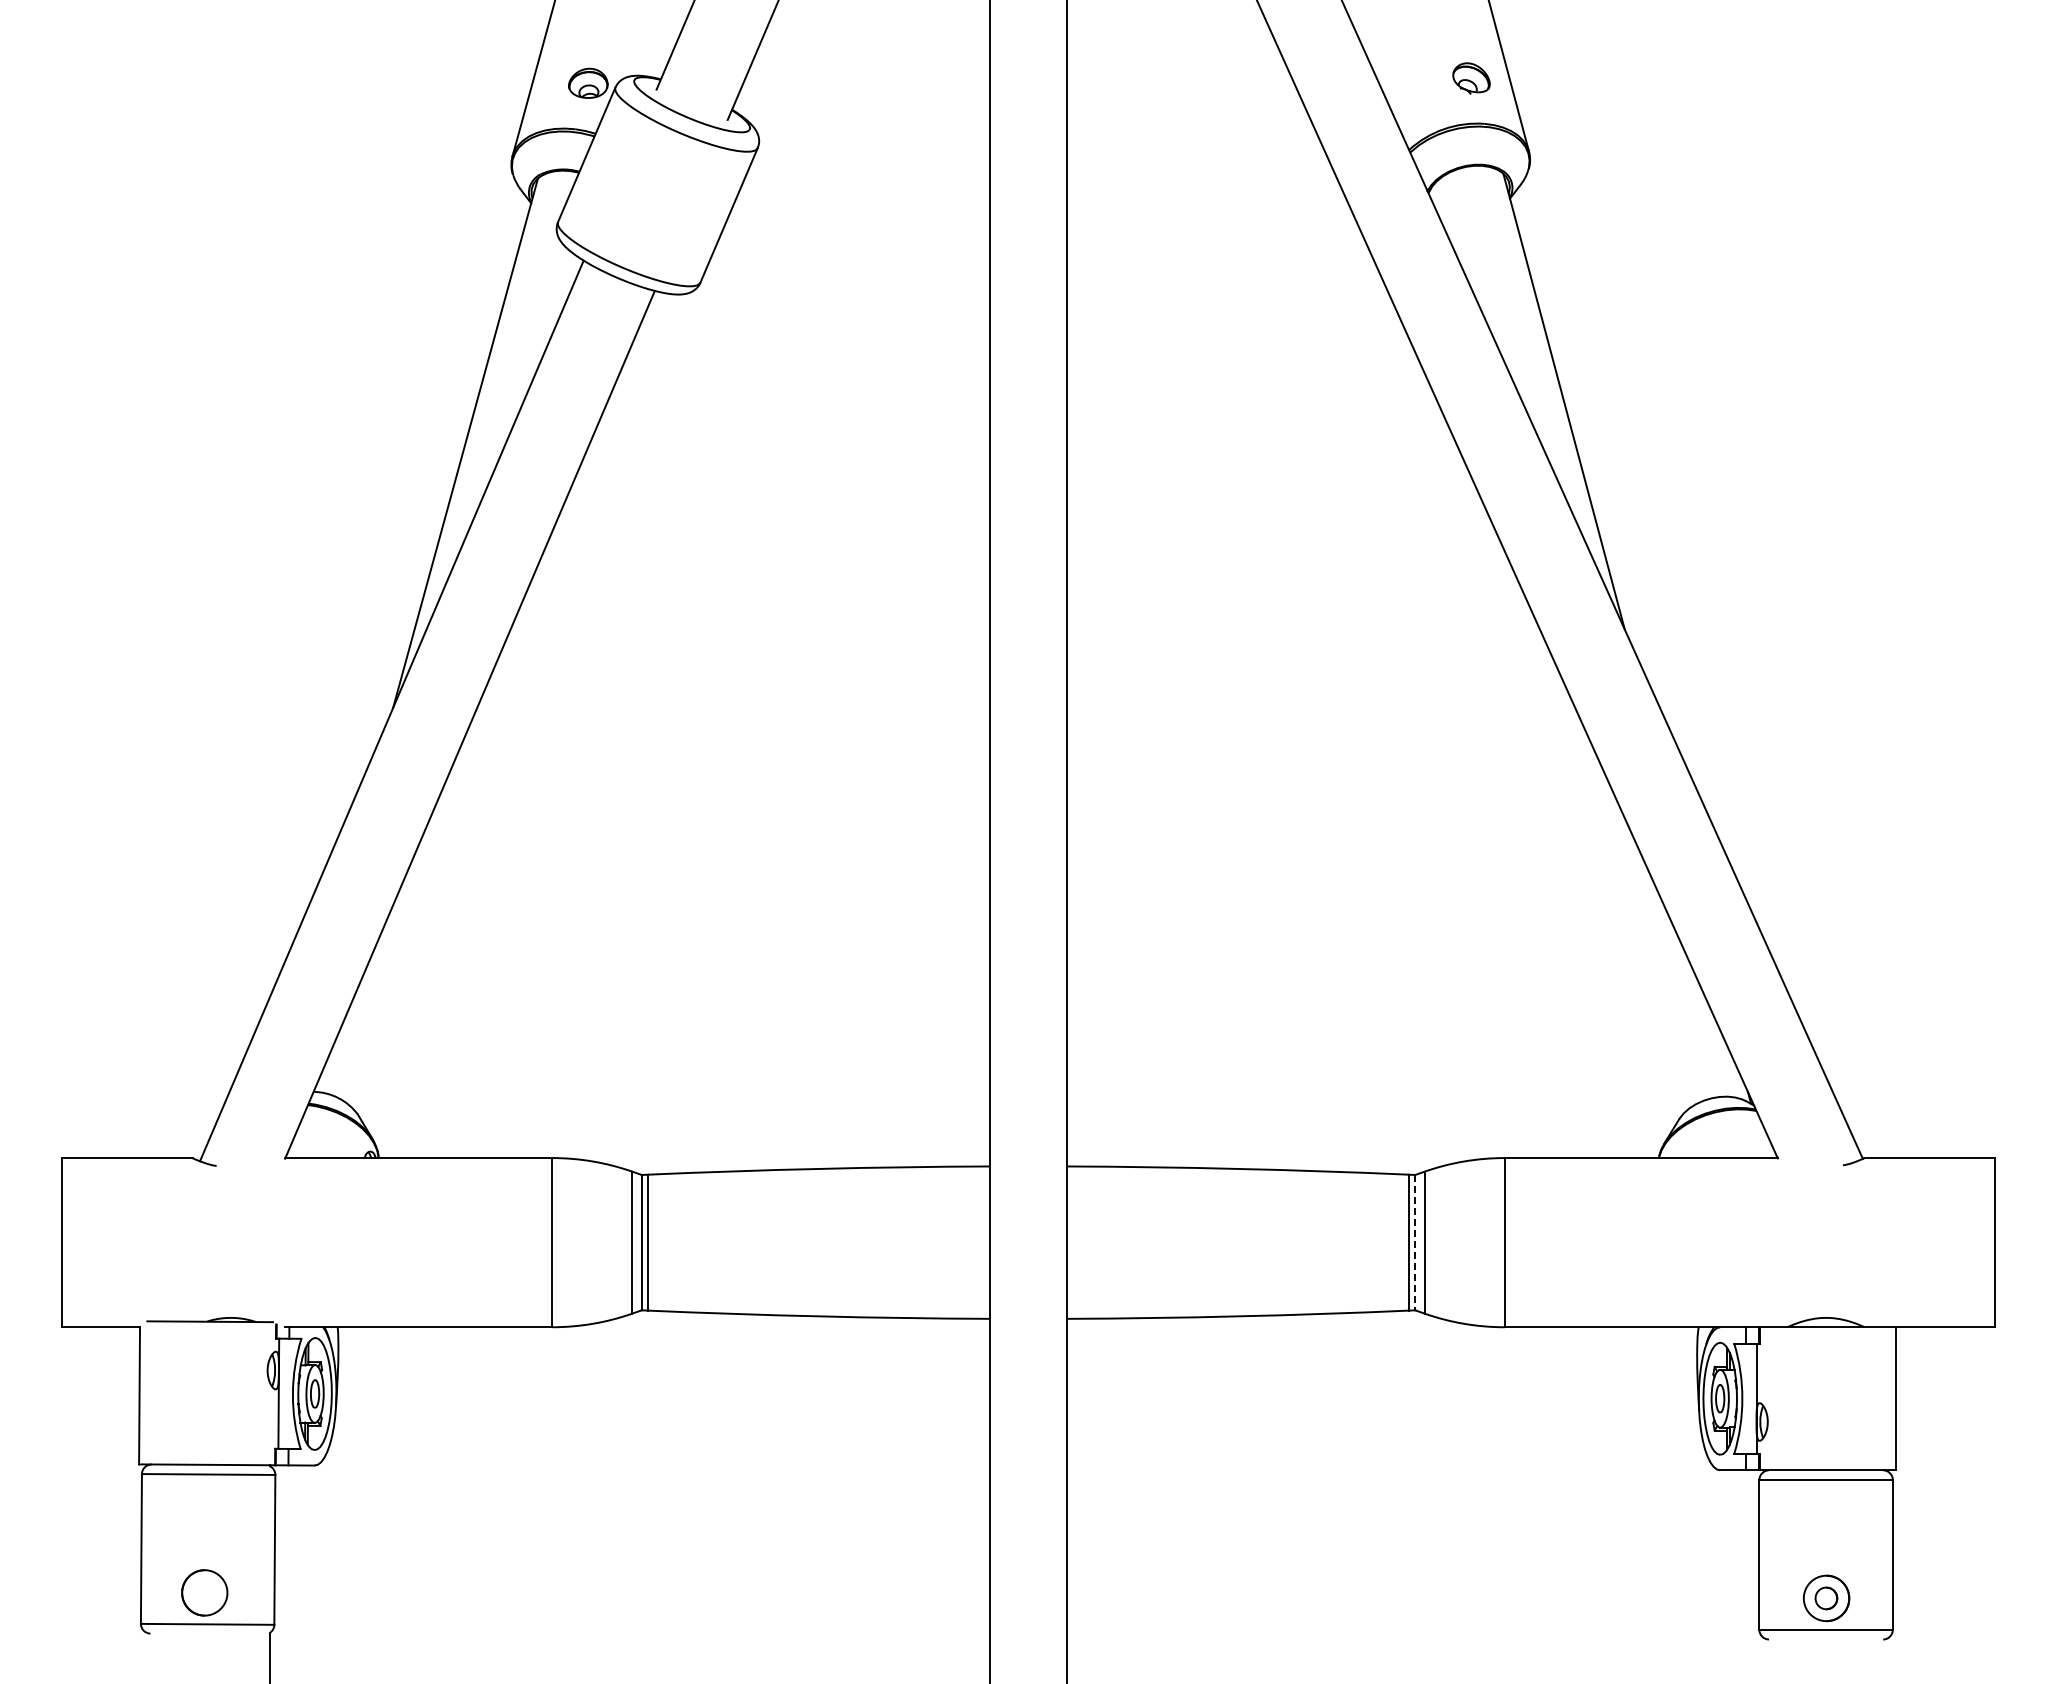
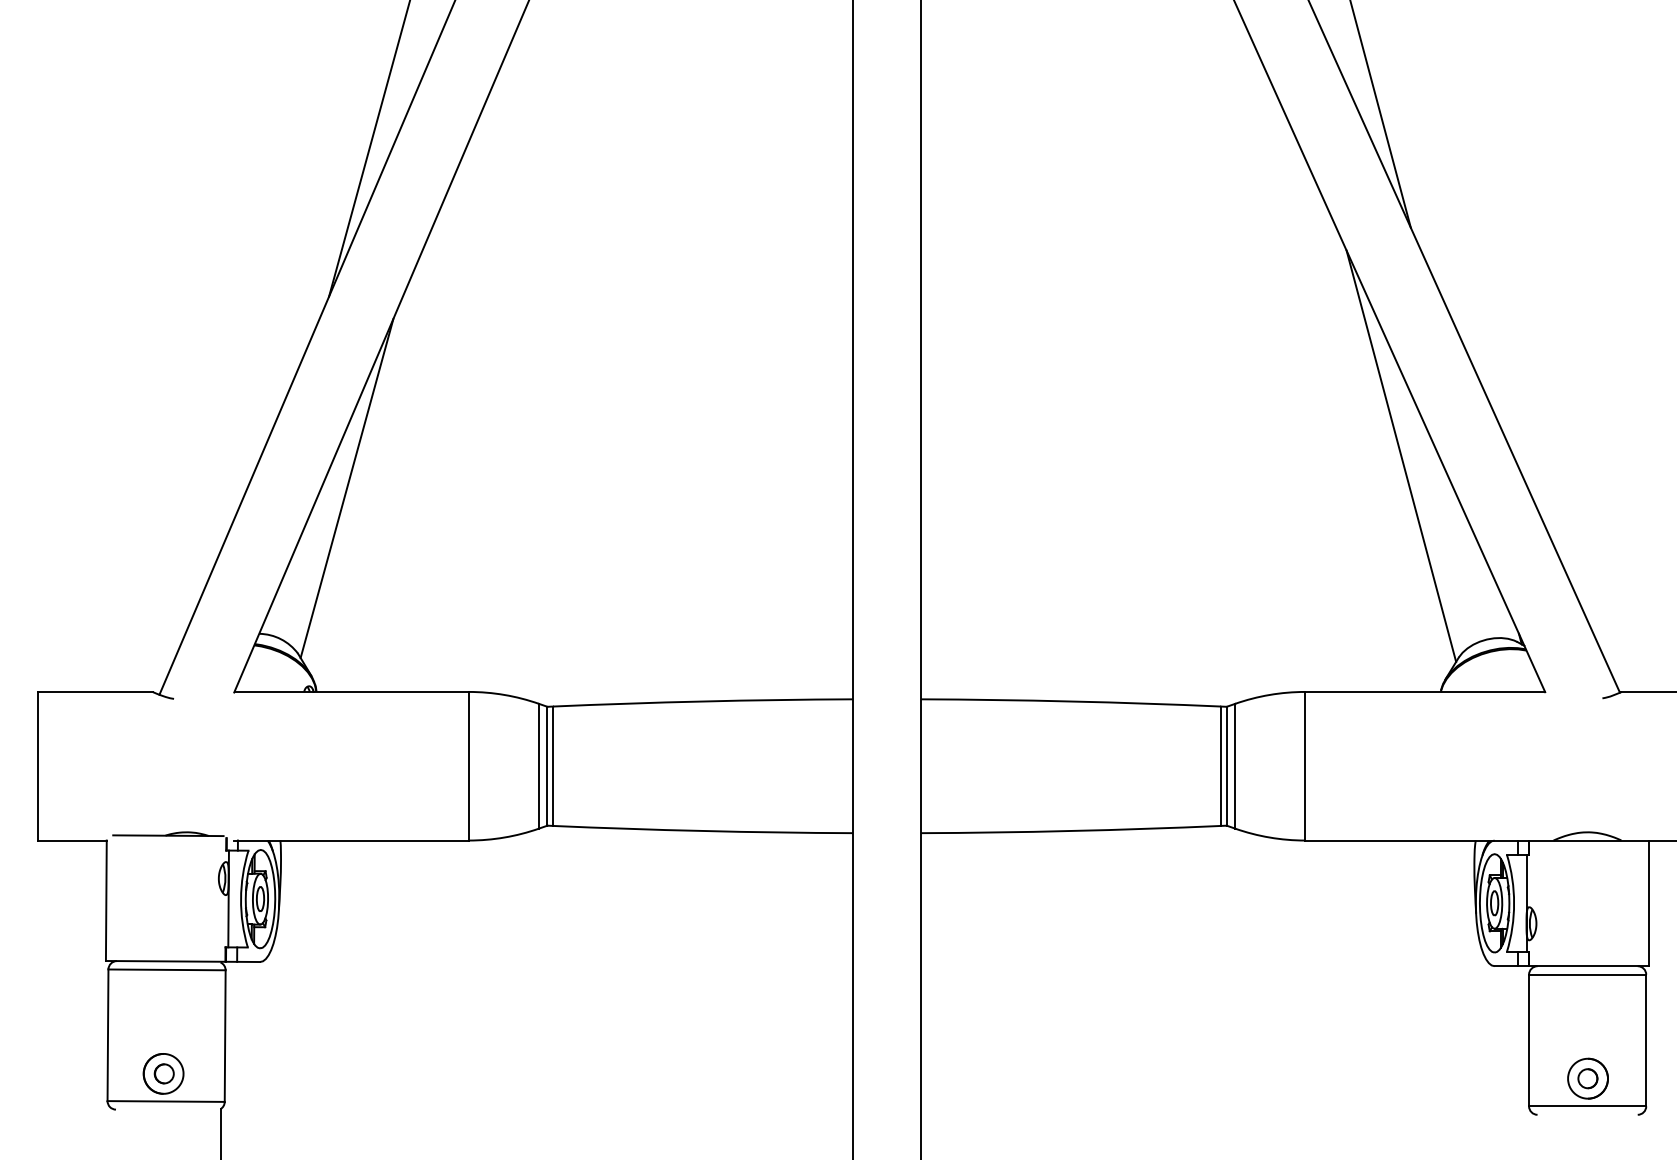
line: (1613, 889) -> (1400, 456), added
line: (413, 926) -> (346, 488), added
line: (1415, 1242) -> (1227, 766), dashed -> solid
part: (205, 1592) -> (164, 1073), added

